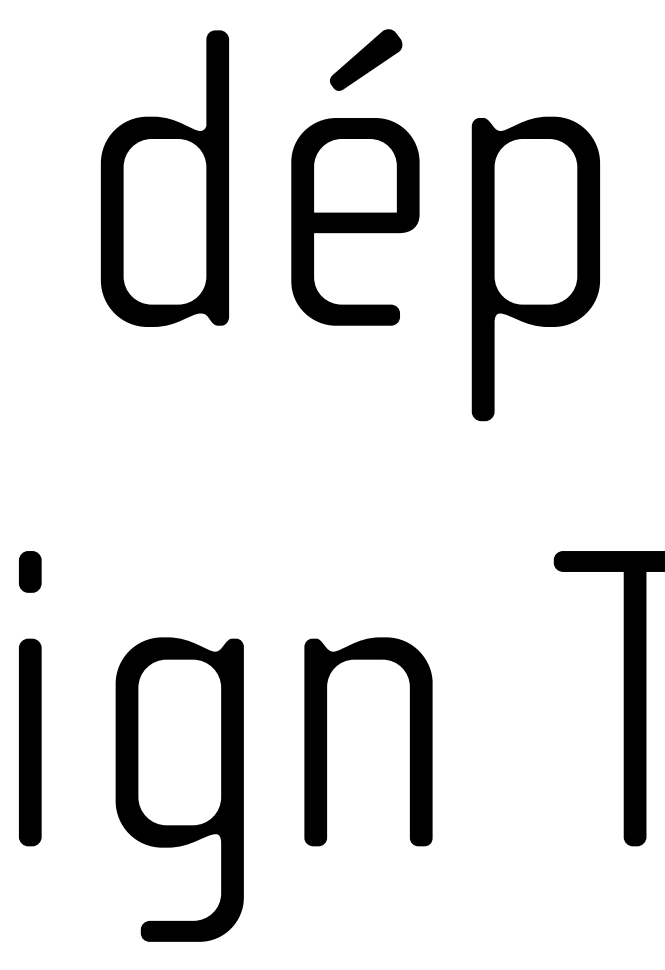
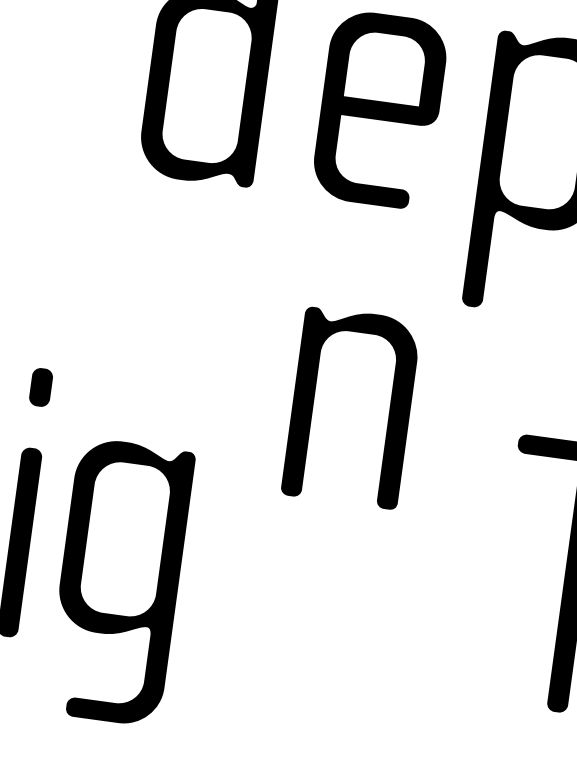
part: (409, 741) -> (388, 412), moved
part: (179, 789) -> (119, 582), moved

